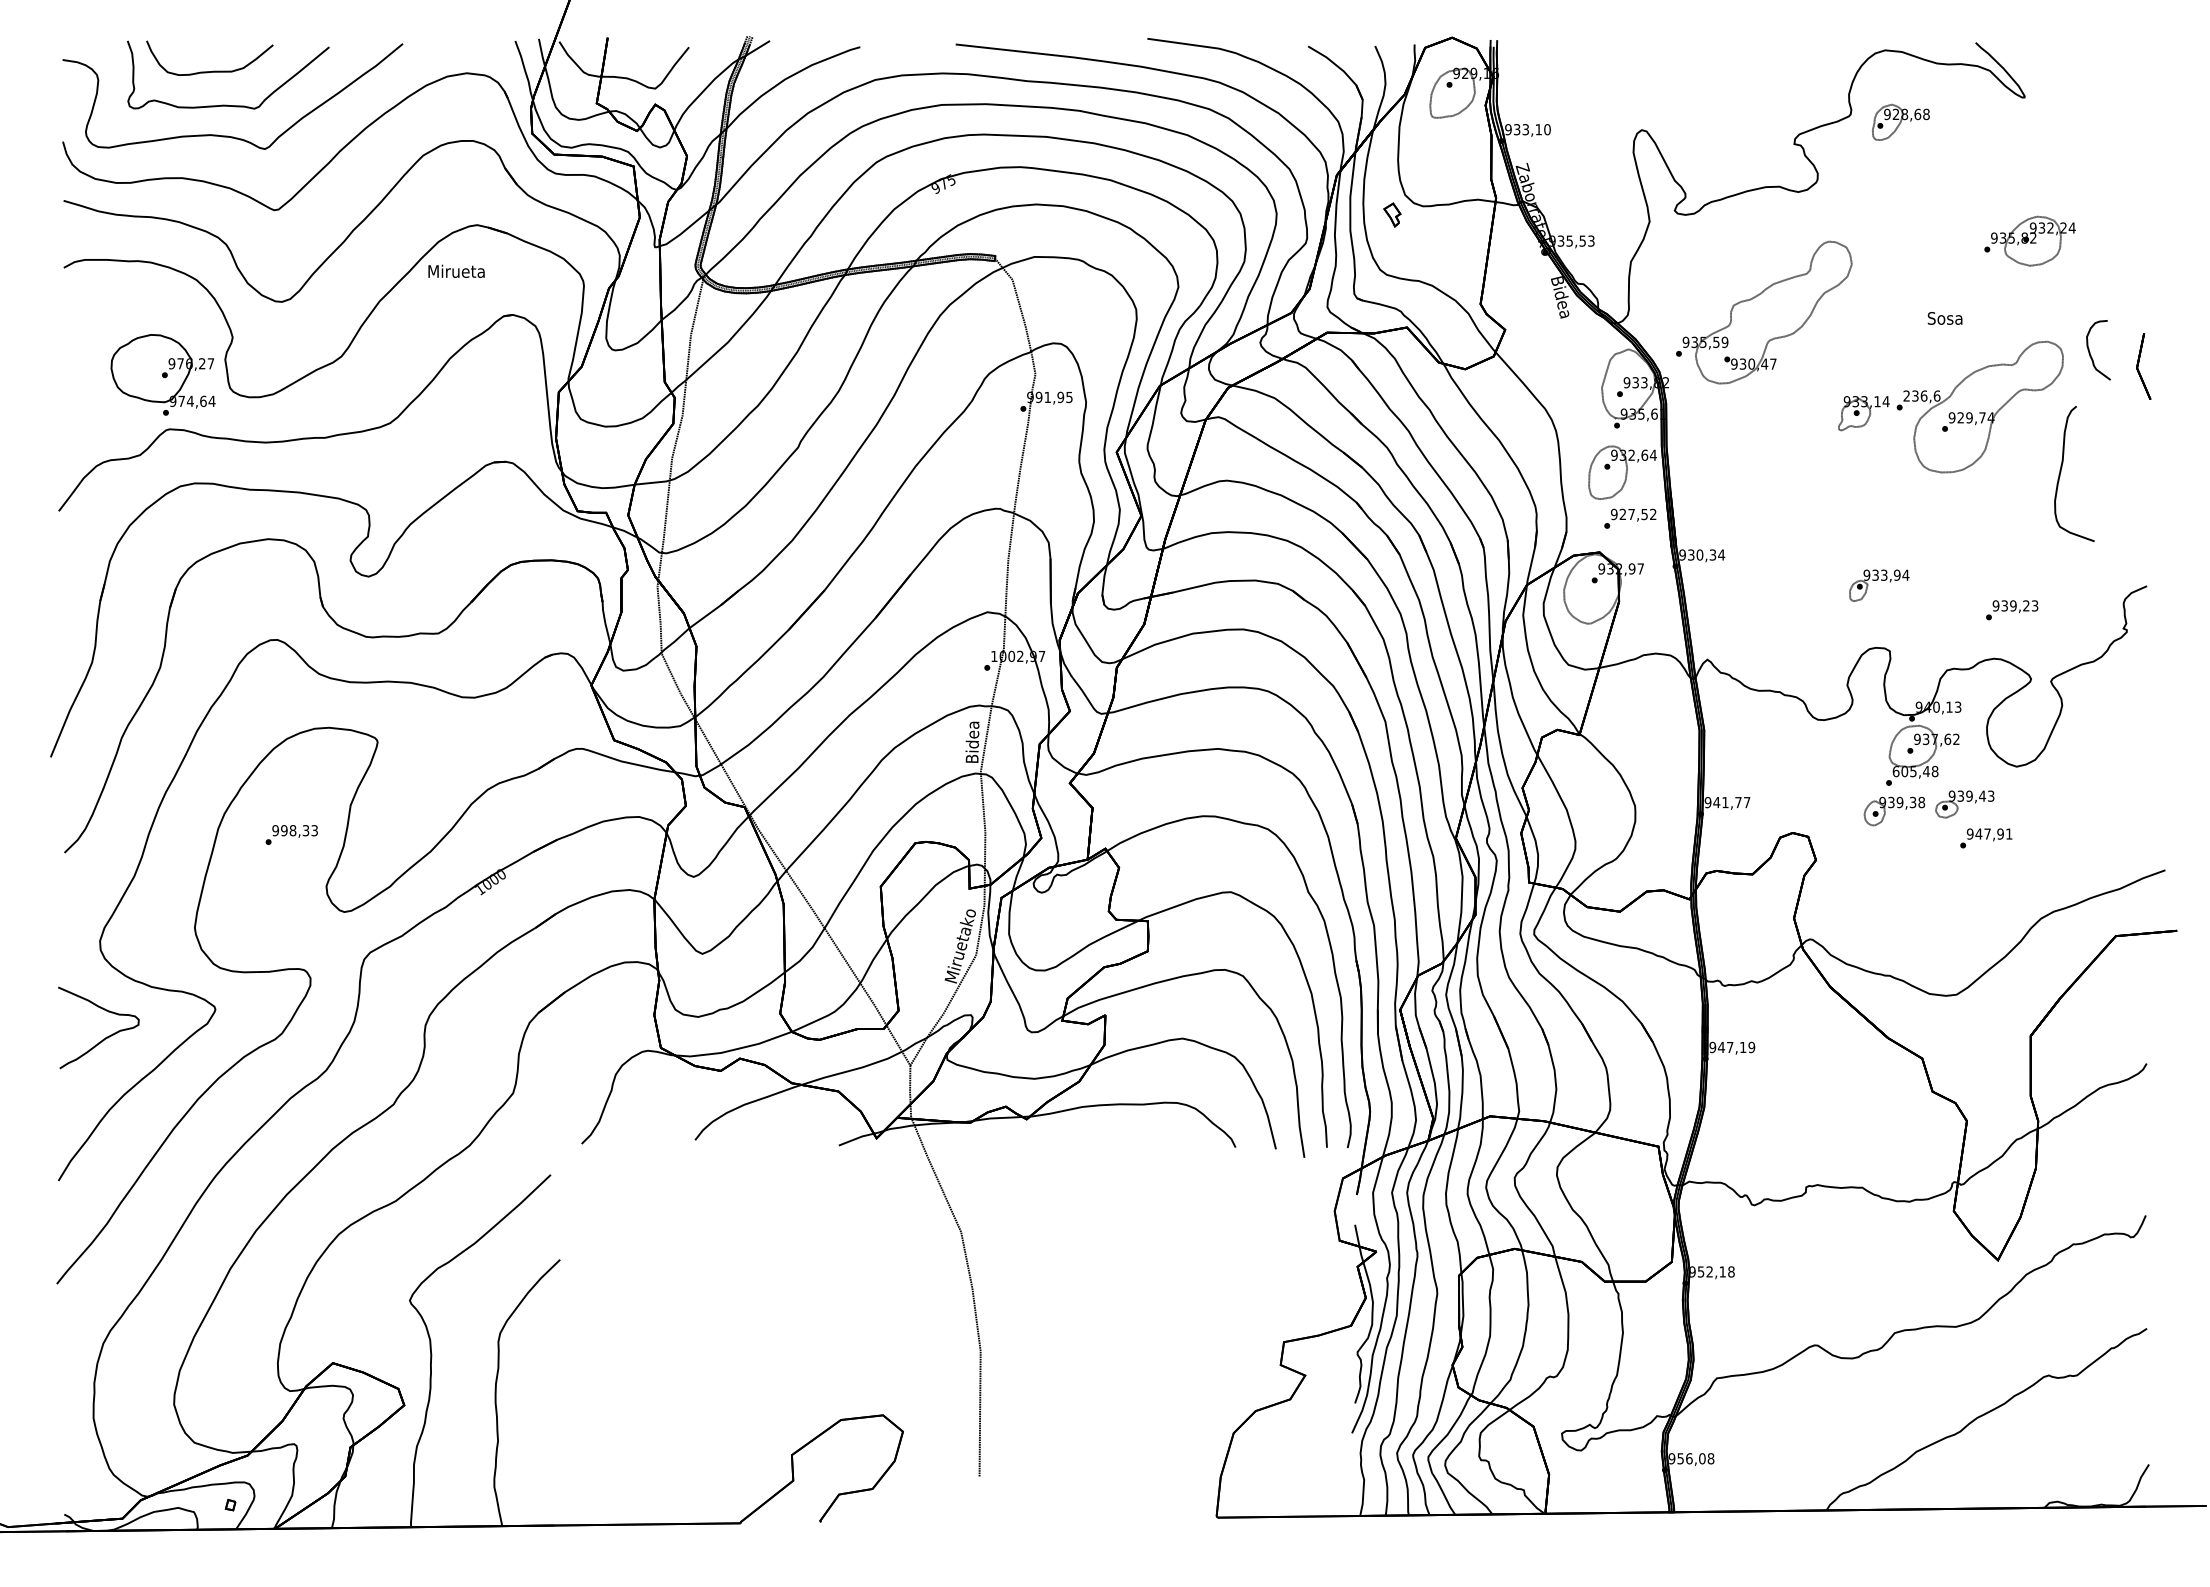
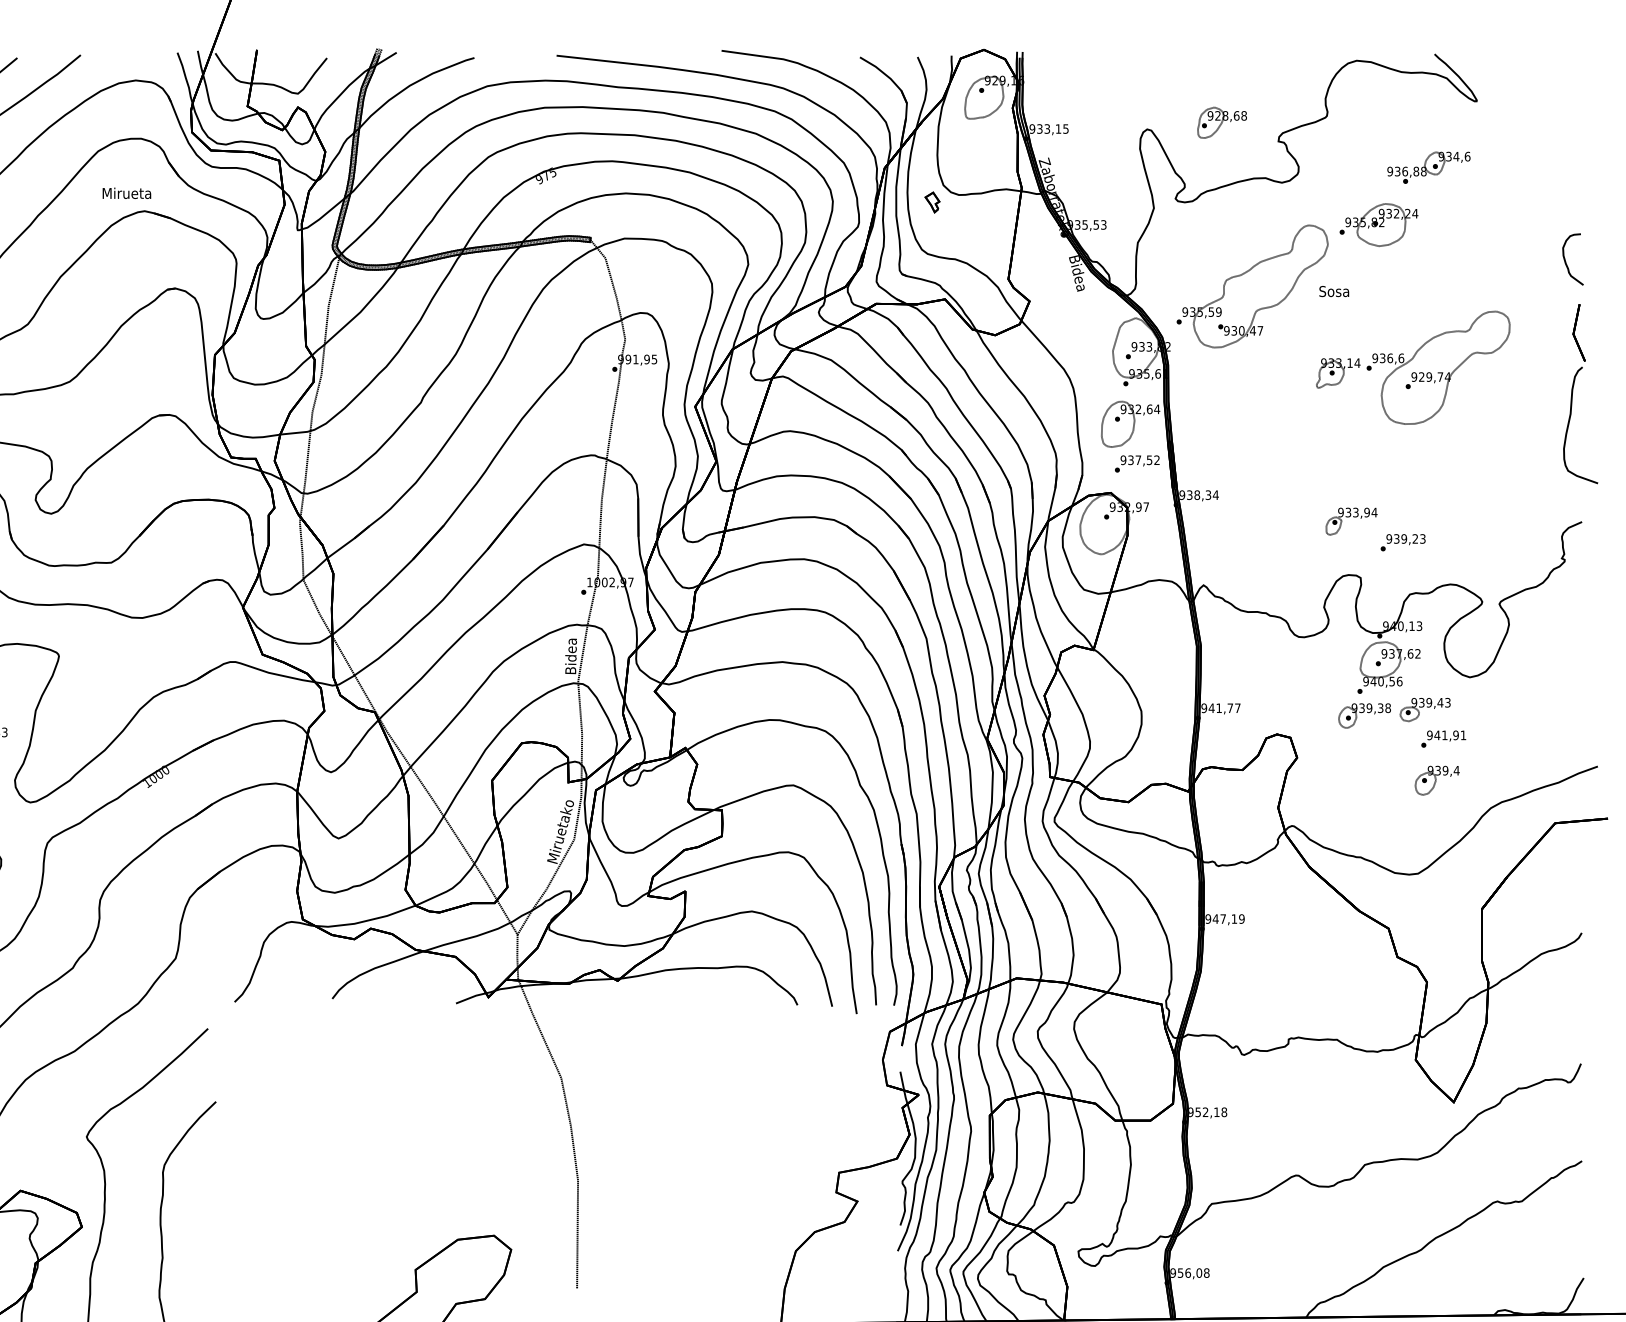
part: (1900, 122) -> (1221, 122), moved
text: (1547, 129) -> (1066, 128), 933,10 -> 933,15
part: (1968, 174) -> (1428, 167), added
part: (2029, 240) -> (1378, 224), moved
text: (456, 270) -> (126, 192), moved
text: (1944, 318) -> (1333, 291), moved
curve: (2090, 352) -> (1566, 261), moved
text: (1906, 395) -> (1375, 357), 236,6 -> 936,6
curve: (2061, 472) -> (1569, 424), moved
text: (1622, 514) -> (1130, 460), 927,52 -> 937,52
text: (1699, 554) -> (1196, 494), 930,34 -> 938,34
text: (2012, 610) -> (1403, 542), moved
text: (1915, 771) -> (1382, 681), 605,48 -> 940,56
text: (1987, 833) -> (1444, 734), 947,91 -> 941,91
part: (1978, 886) -> (1437, 780), added

